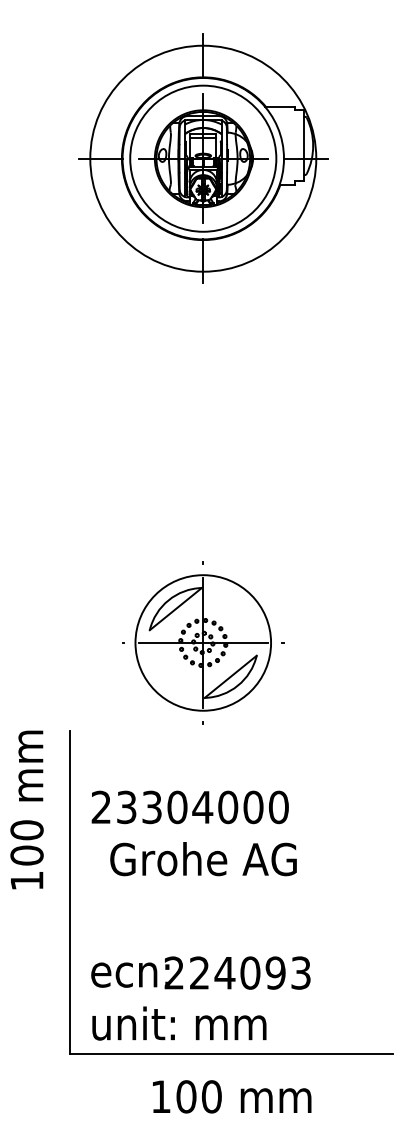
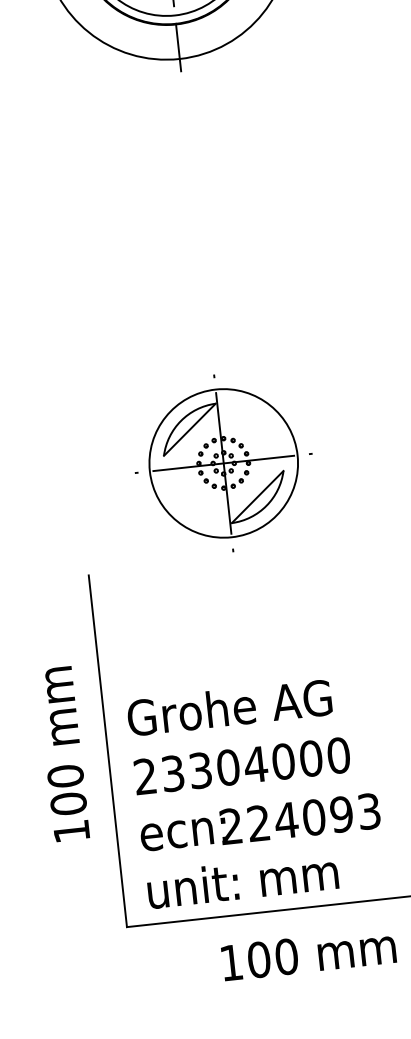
text: (189, 807) -> (241, 766), moved
text: (26, 809) -> (62, 753), moved
text: (203, 859) -> (229, 708), moved

